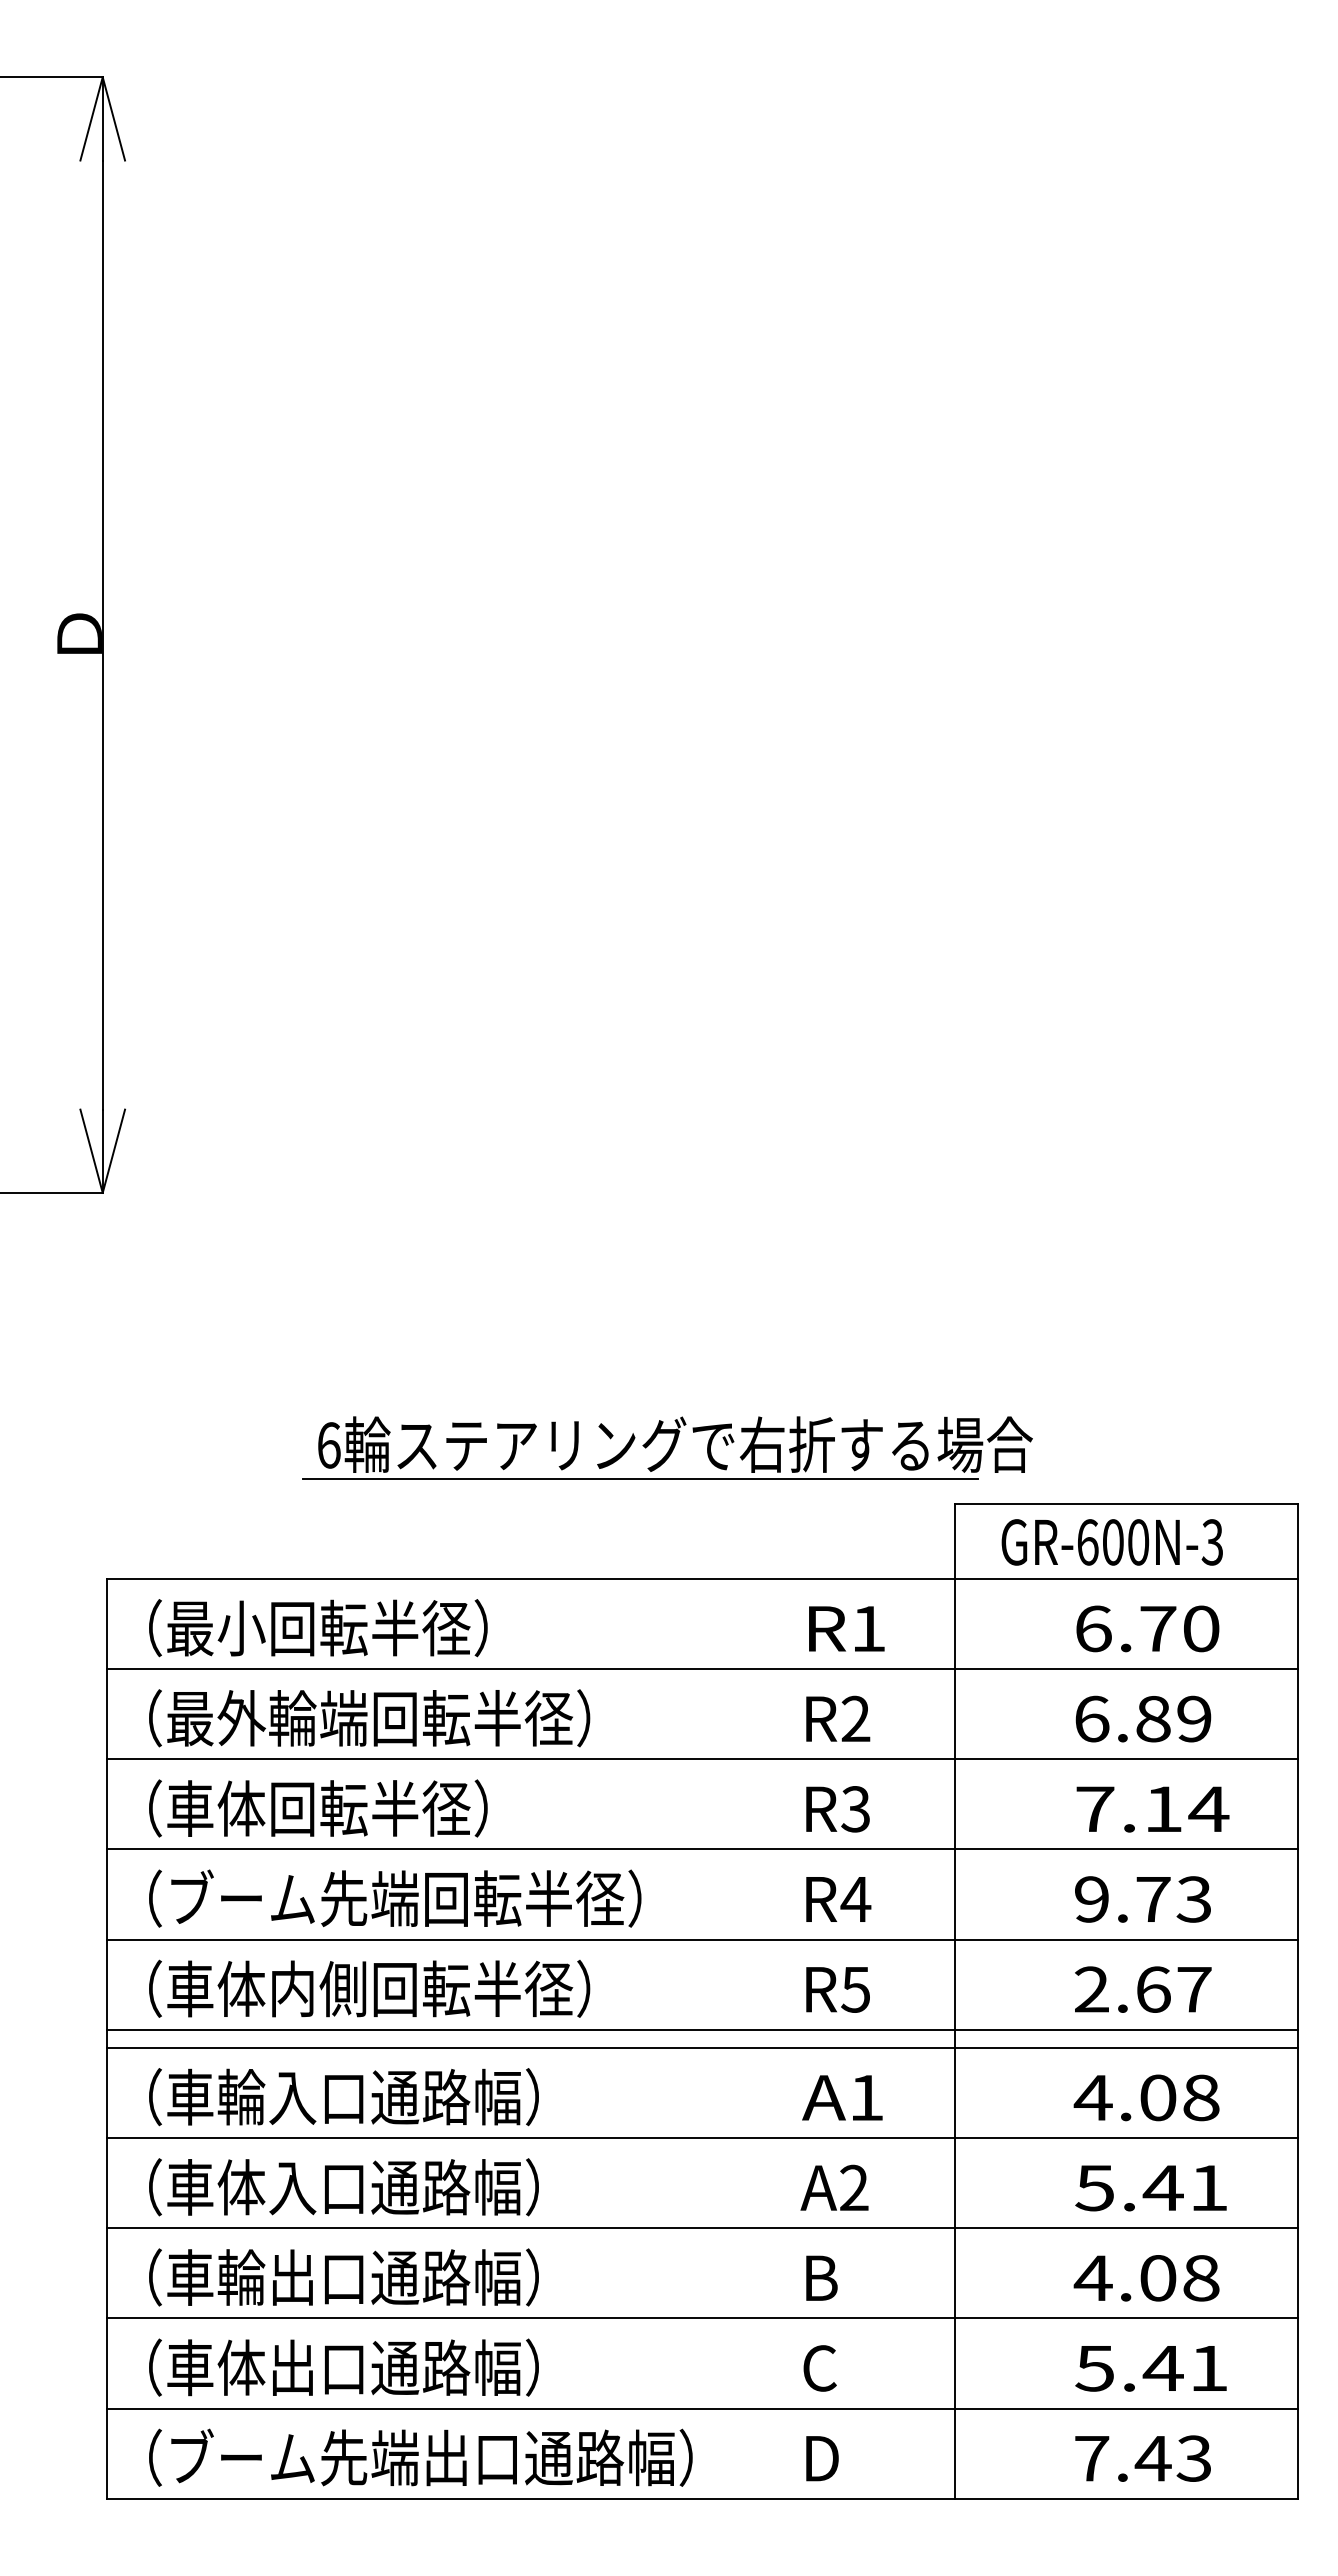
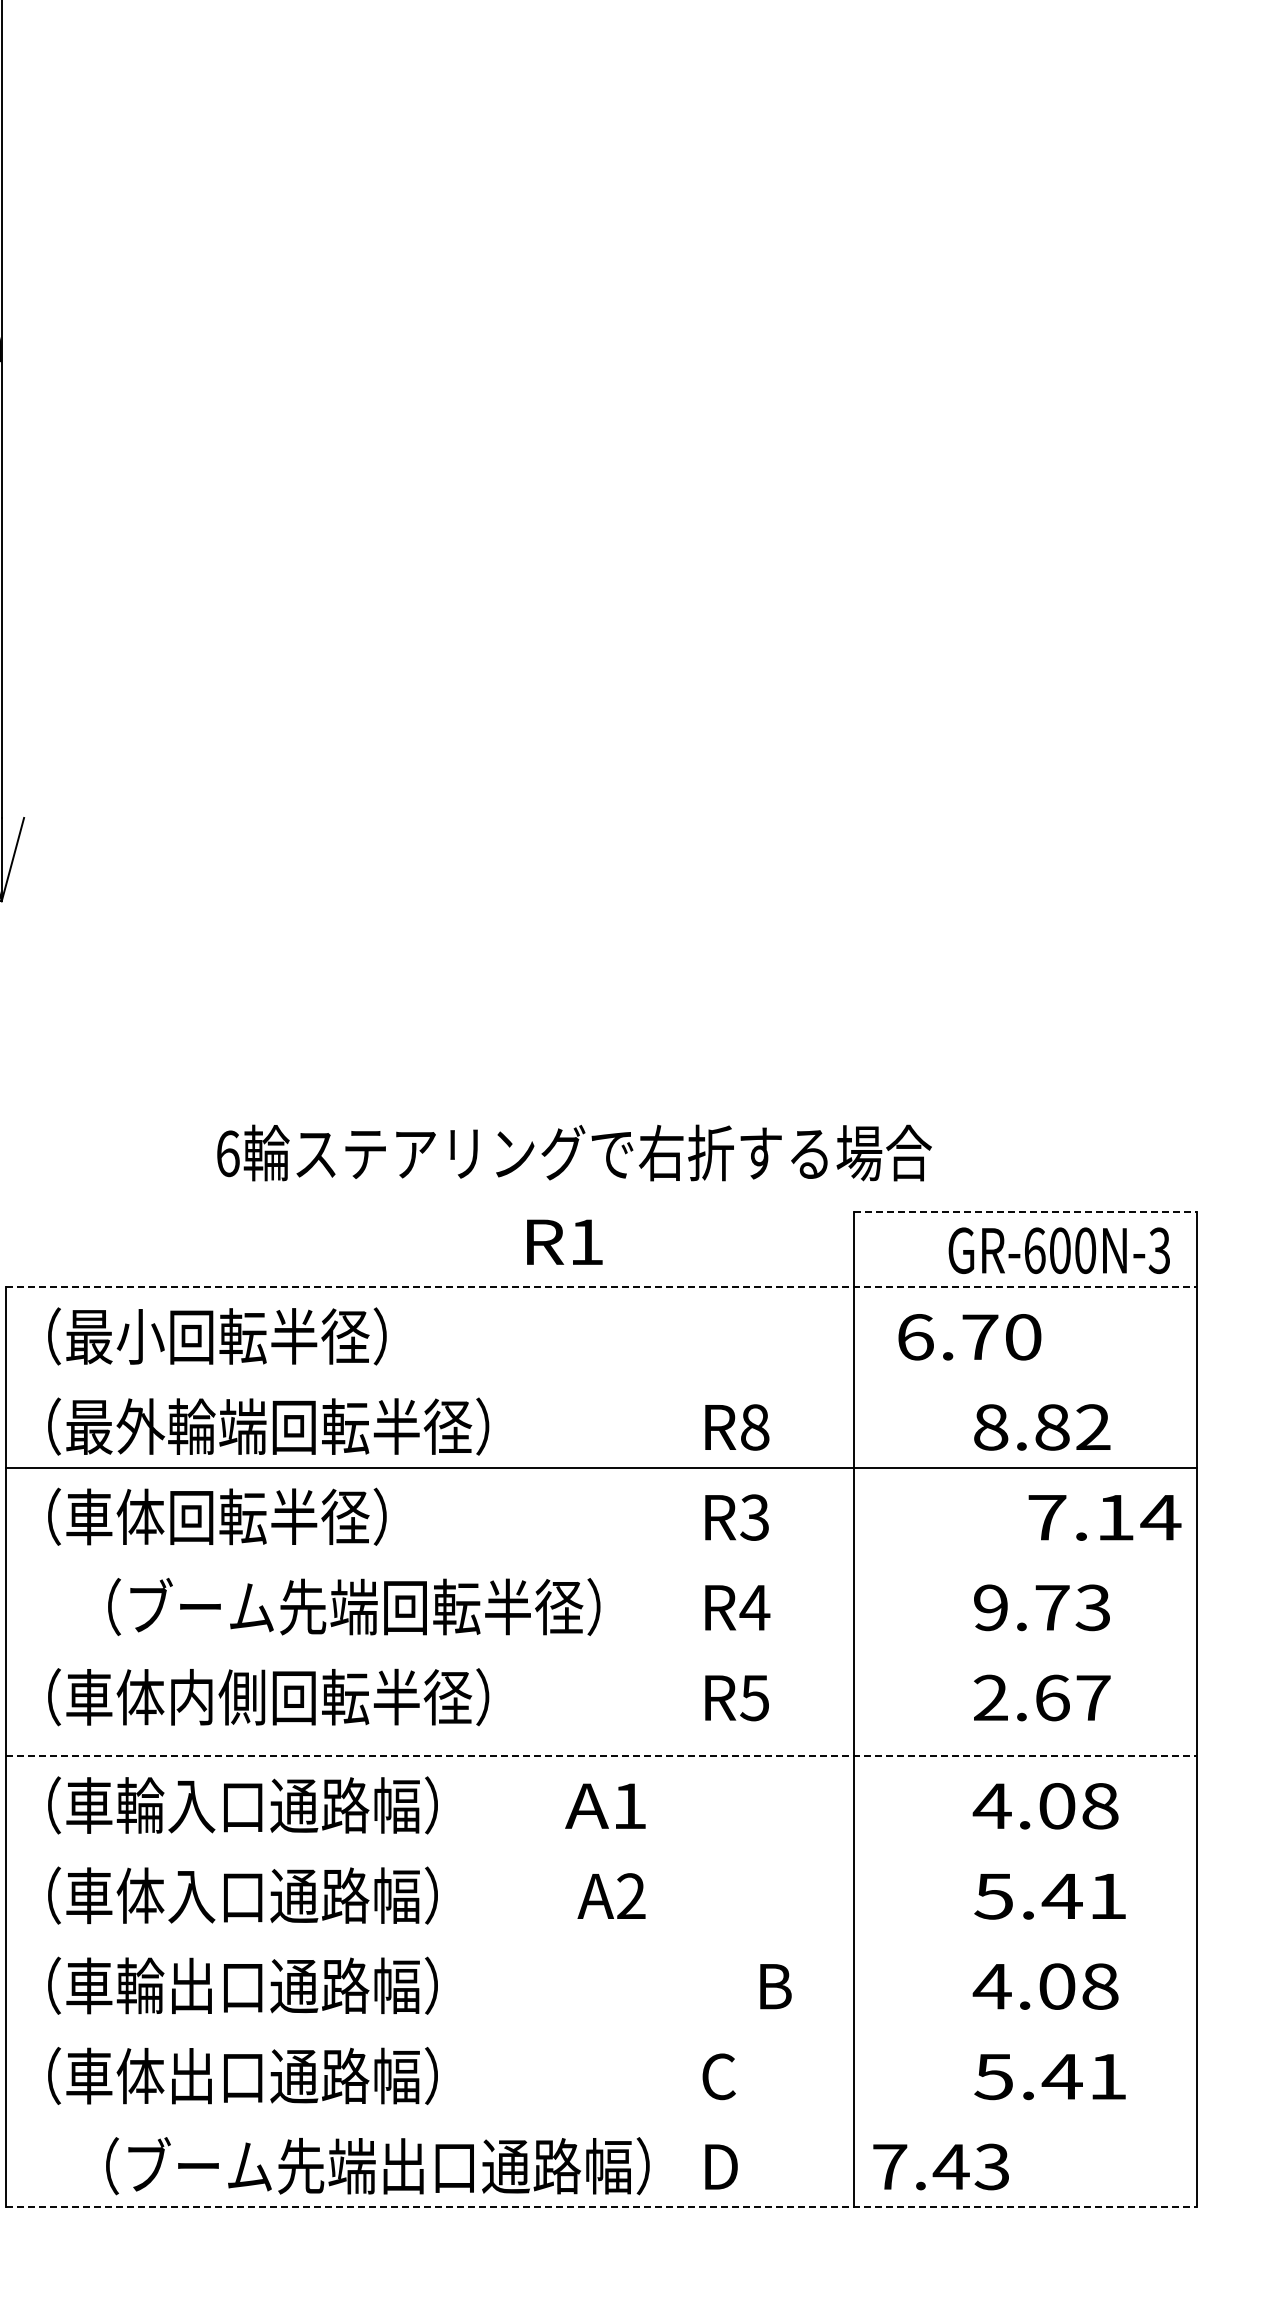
line: (639, 1479) -> (538, 1187), removed
line: (1126, 1503) -> (1025, 1211), solid -> dashed
text: (1111, 1542) -> (1058, 1250), moved
line: (702, 1578) -> (601, 1286), solid -> dashed
text: (846, 1628) -> (564, 1241), moved
text: (1147, 1628) -> (969, 1336), moved
line: (702, 1668) -> (601, 1376), removed
text: (855, 1718) -> (754, 1426), R2 -> R8
text: (1143, 1718) -> (1042, 1426), 6.89 -> 8.82
text: (1152, 1809) -> (1104, 1517), moved
line: (702, 1849) -> (601, 1557), removed
text: (395, 1898) -> (354, 1606), moved
line: (702, 1939) -> (601, 1647), removed
line: (702, 2029) -> (601, 1737), removed
line: (702, 2047) -> (601, 1755), solid -> dashed
text: (842, 2097) -> (605, 1805), moved
line: (702, 2137) -> (601, 1845), removed
text: (834, 2187) -> (611, 1895), moved
line: (702, 2228) -> (601, 1936), removed
text: (821, 2277) -> (775, 1985), moved
line: (702, 2318) -> (601, 2026), removed
line: (702, 2408) -> (601, 2116), removed
text: (420, 2457) -> (377, 2165), moved
text: (1142, 2458) -> (940, 2166), moved
line: (702, 2498) -> (601, 2206), solid -> dashed

